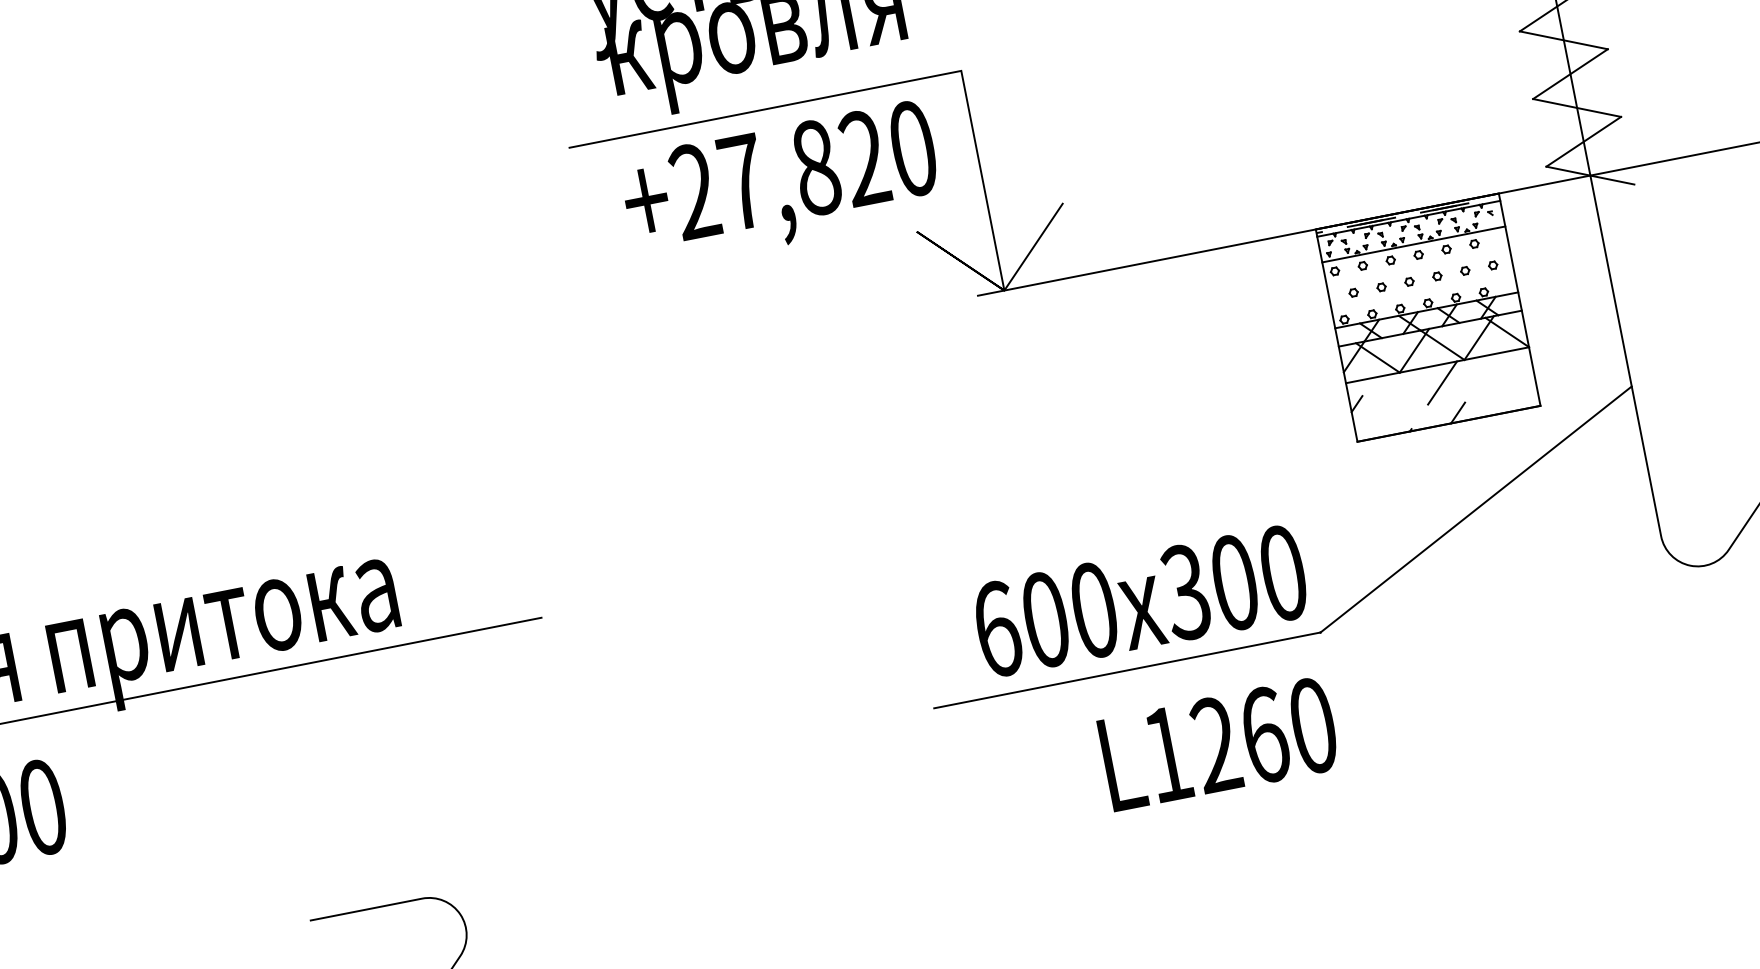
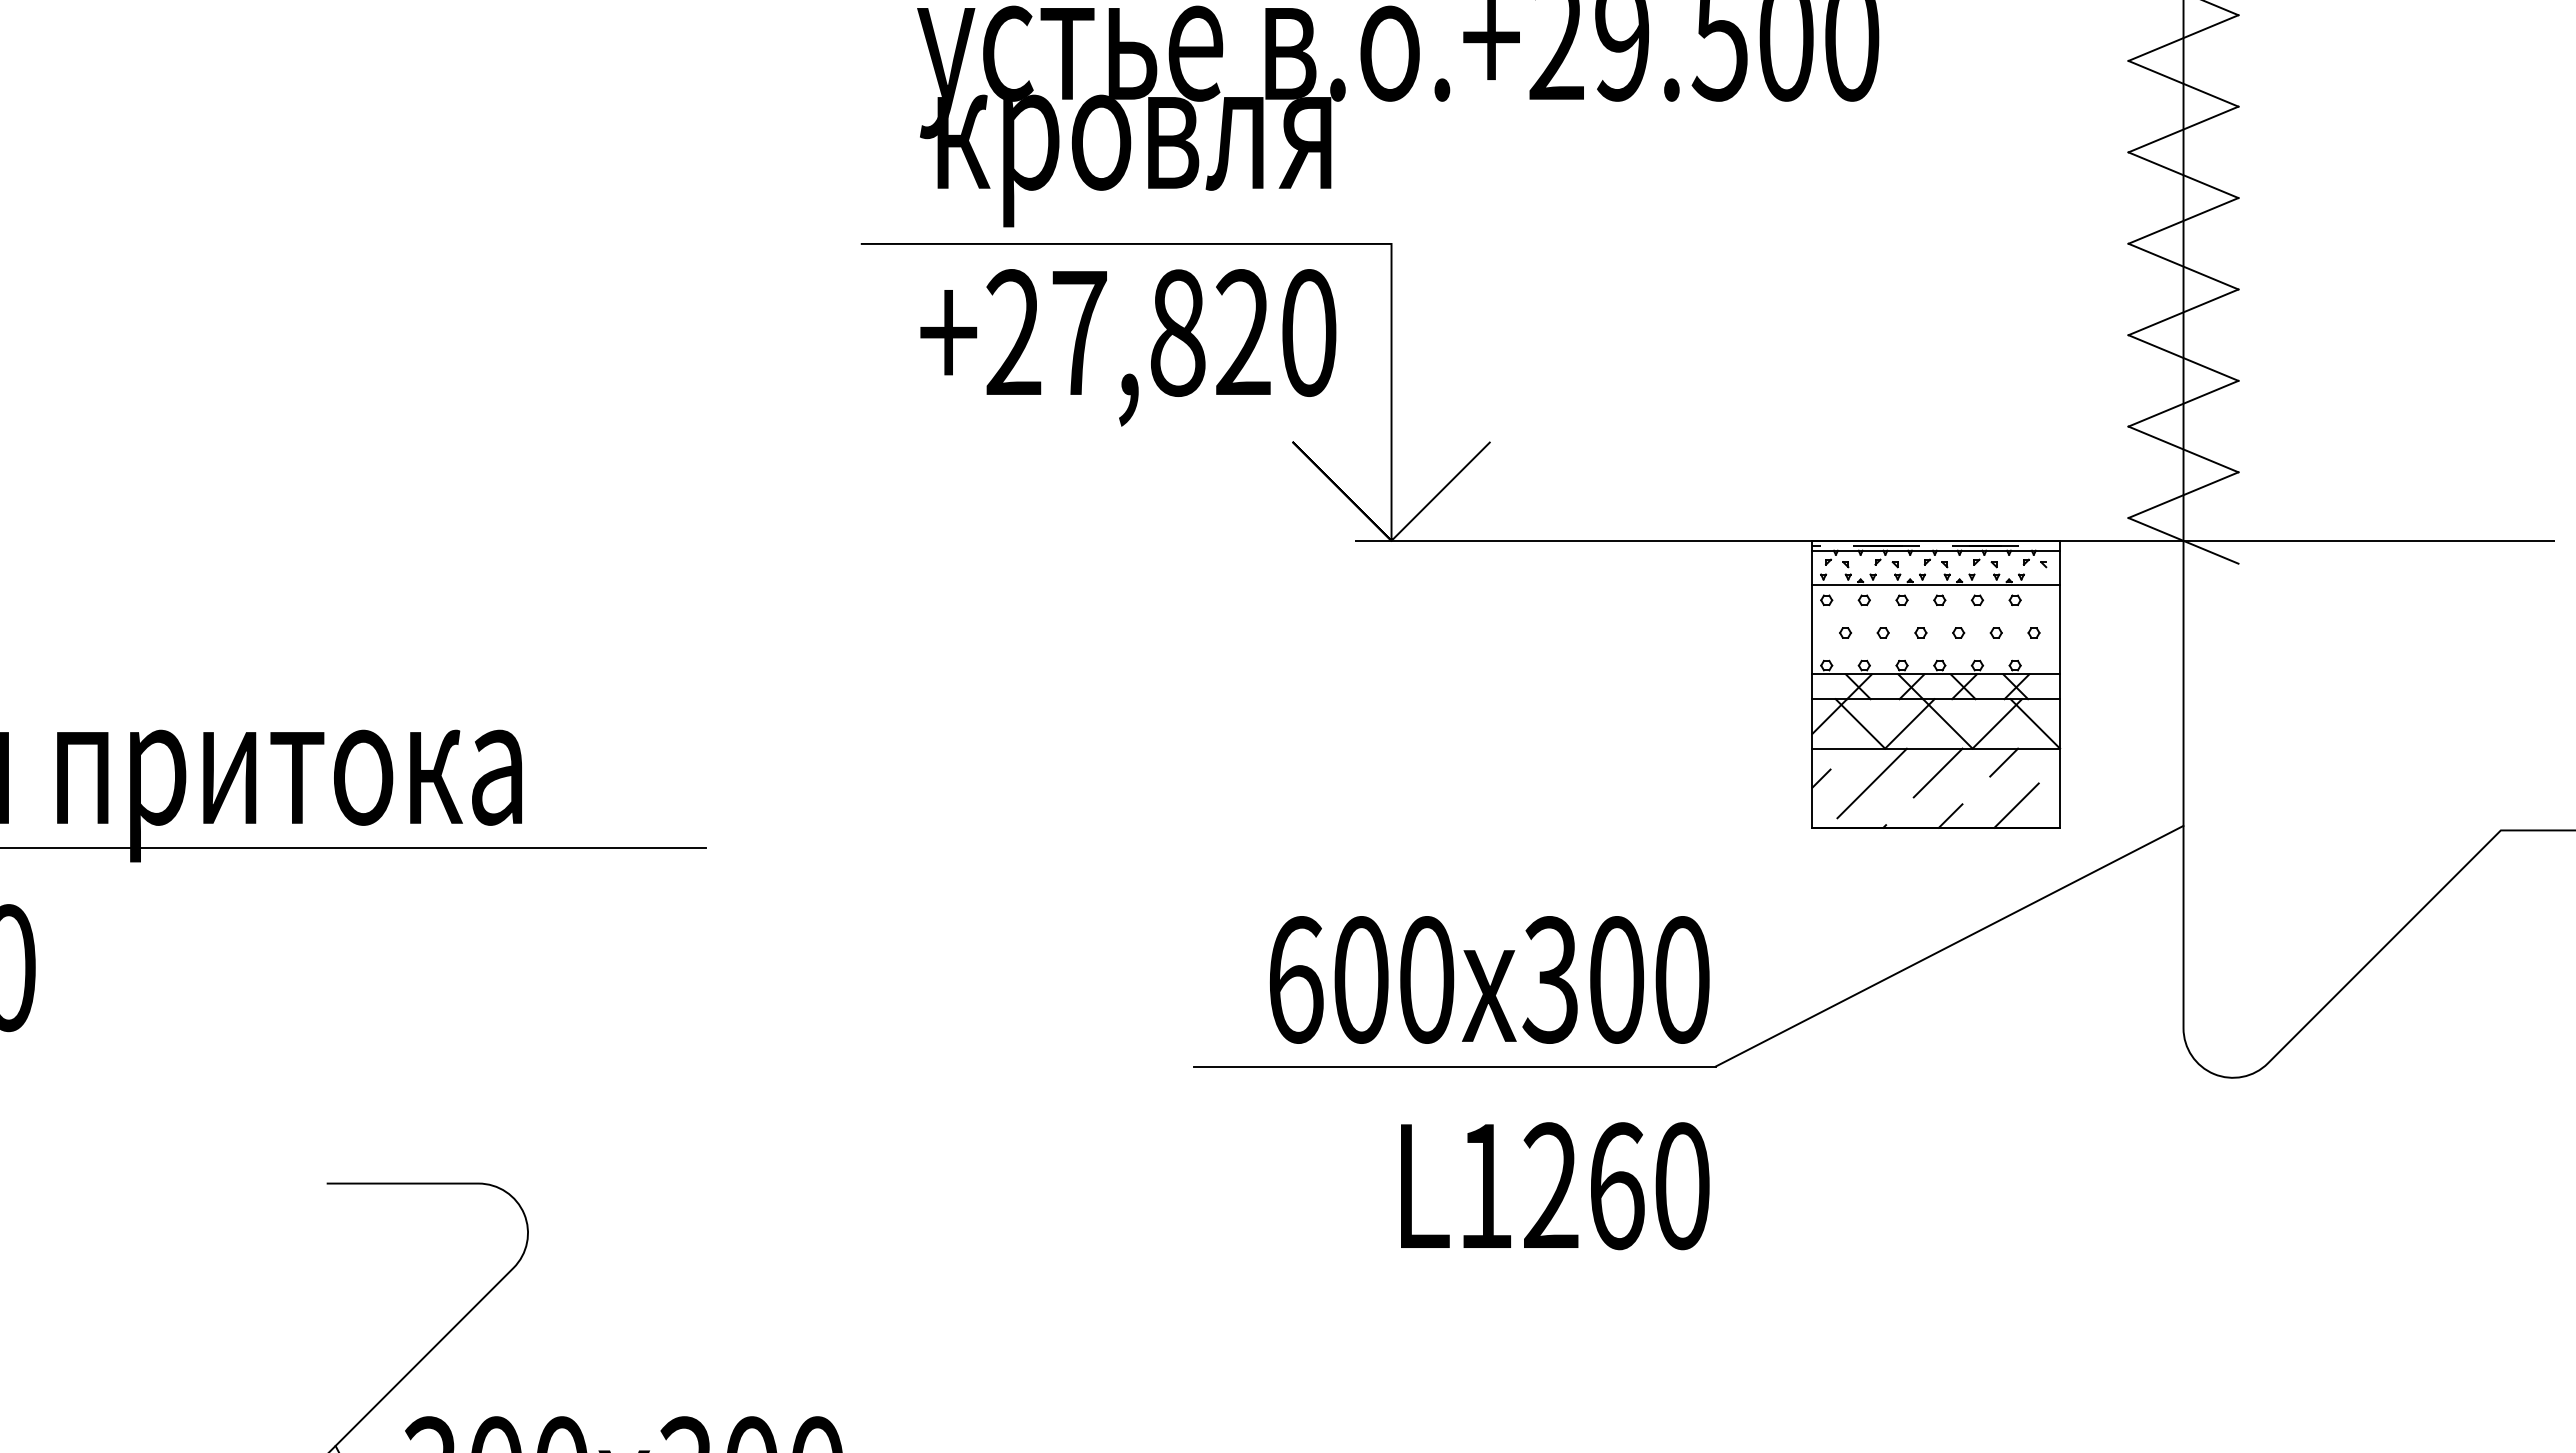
line: (1490, 365) -> (2004, 762), added
line: (1505, 395) -> (2016, 805), added
line: (1394, 400) -> (1871, 783), added

